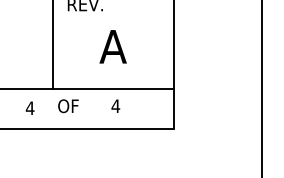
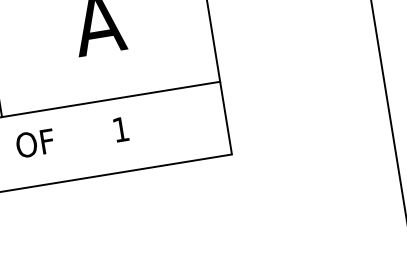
text: (115, 105) -> (120, 128), 4 -> 1

